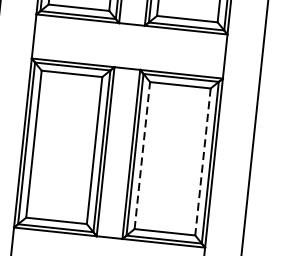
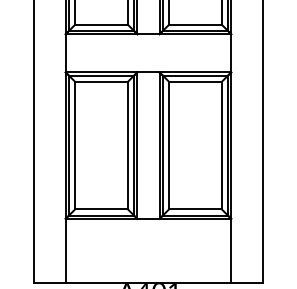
line: (142, 155) -> (169, 145), dashed -> solid
line: (202, 161) -> (221, 145), dashed -> solid

